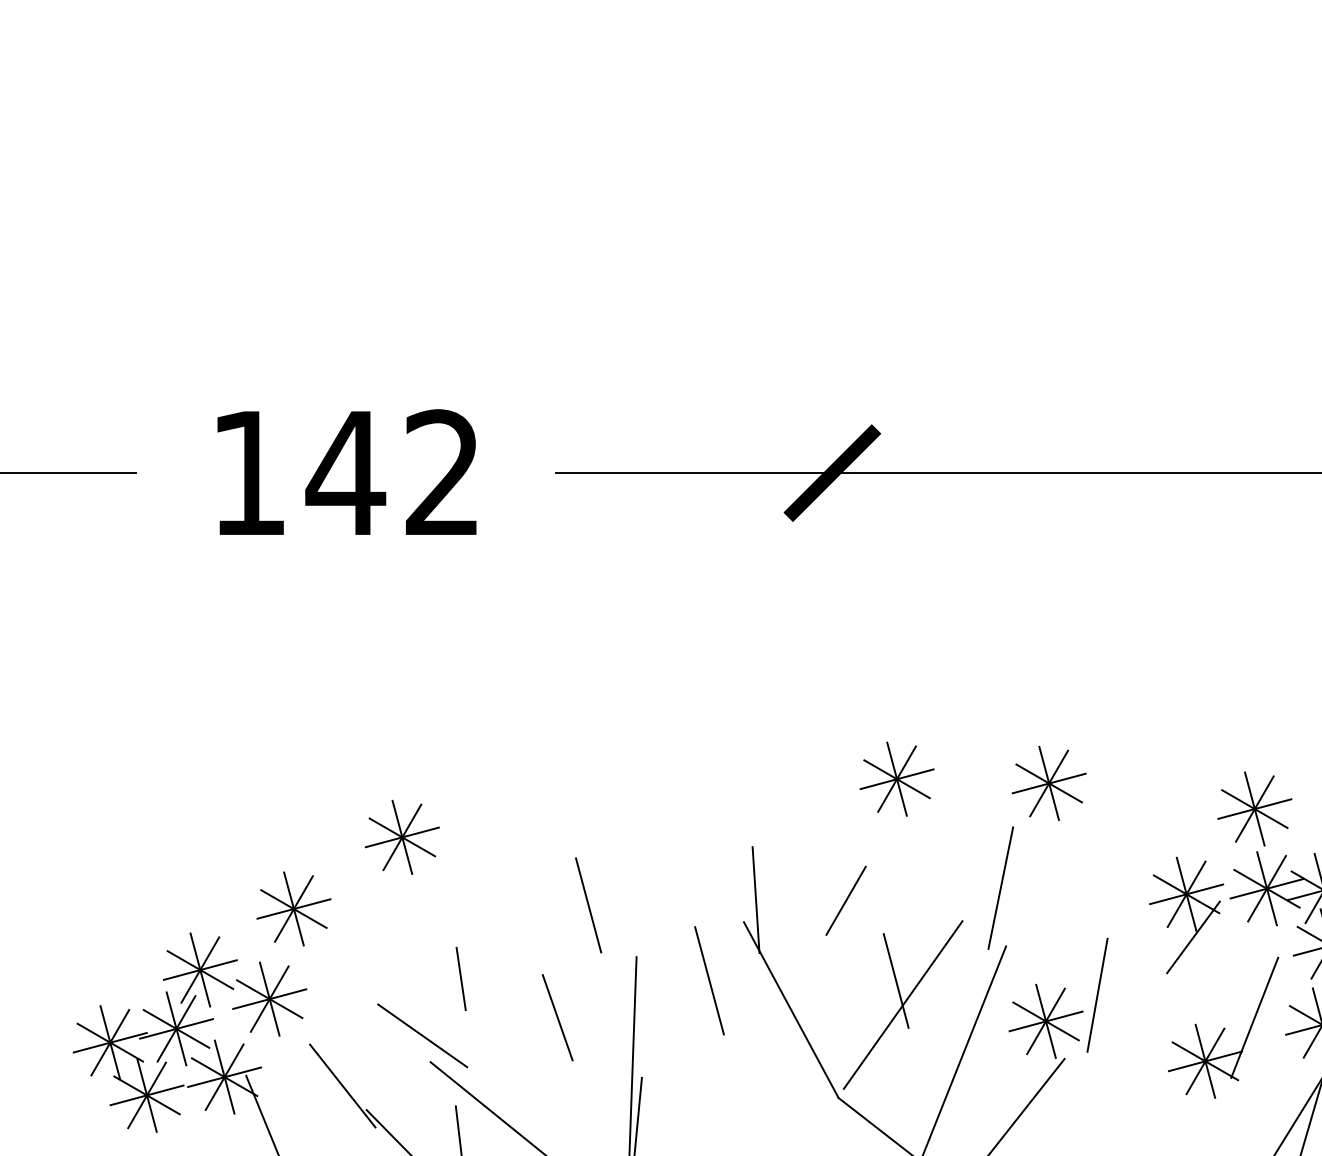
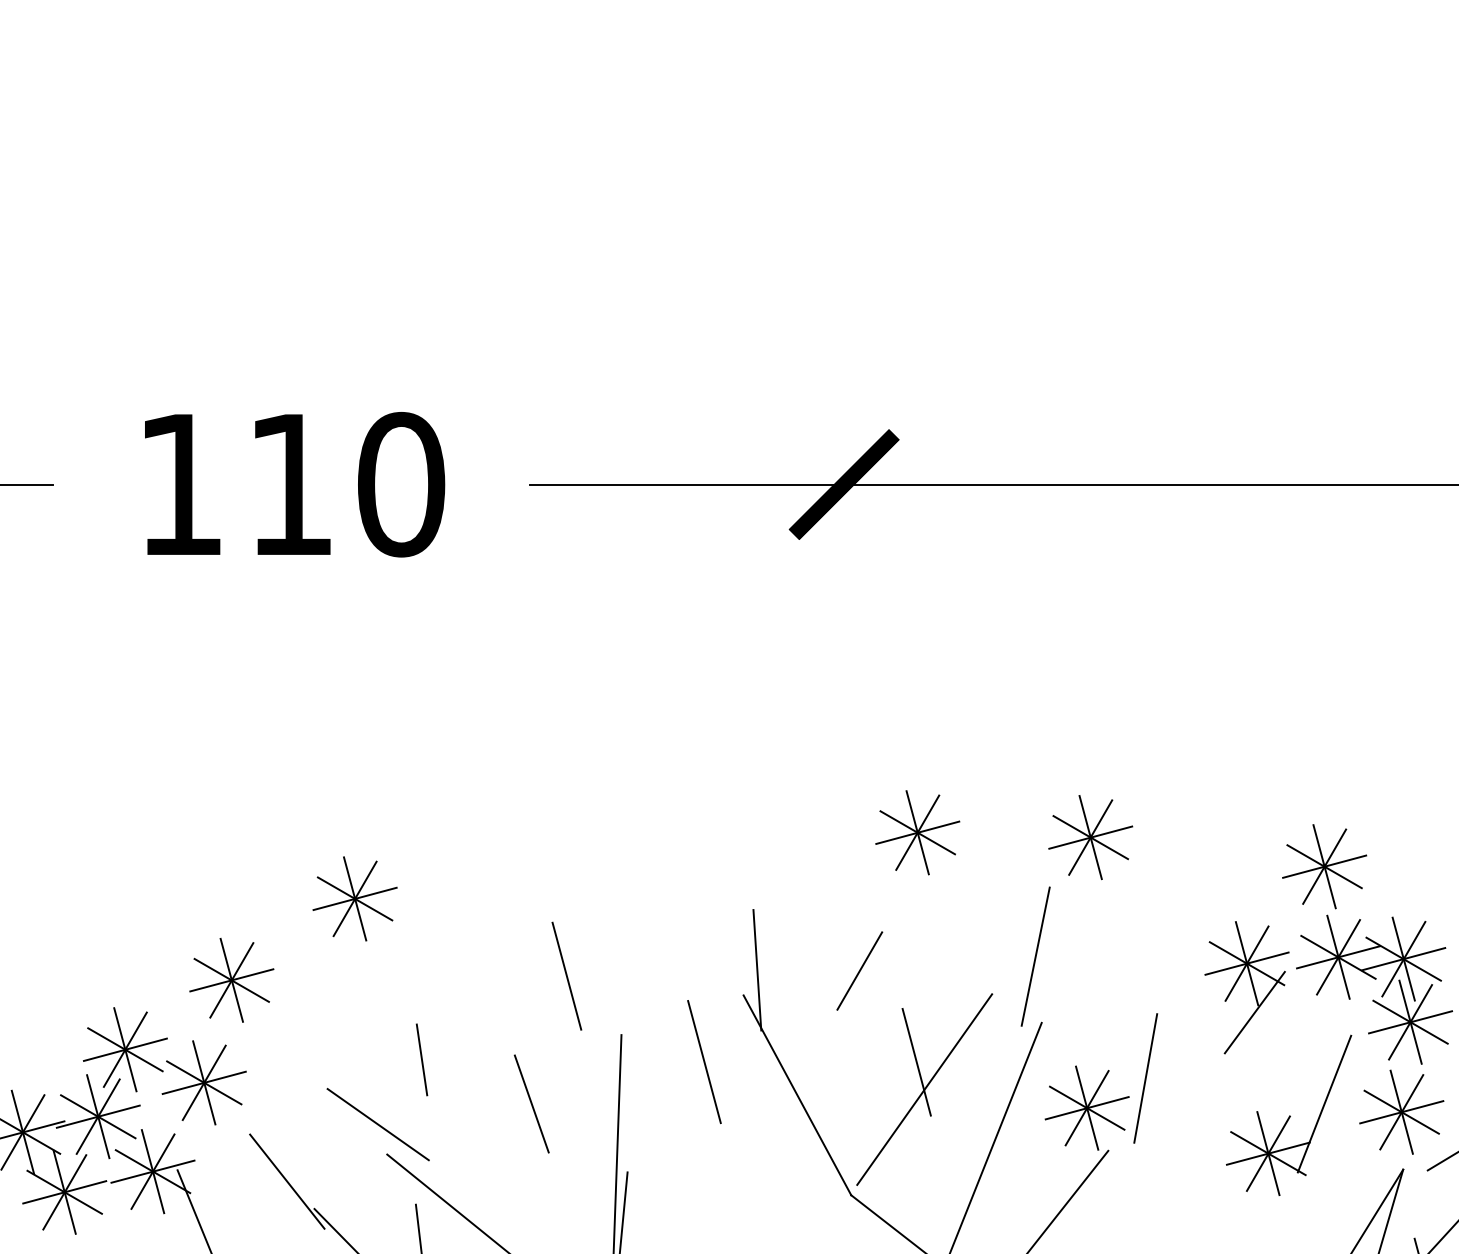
text: (393, 473) -> (345, 485), 142 -> 110

